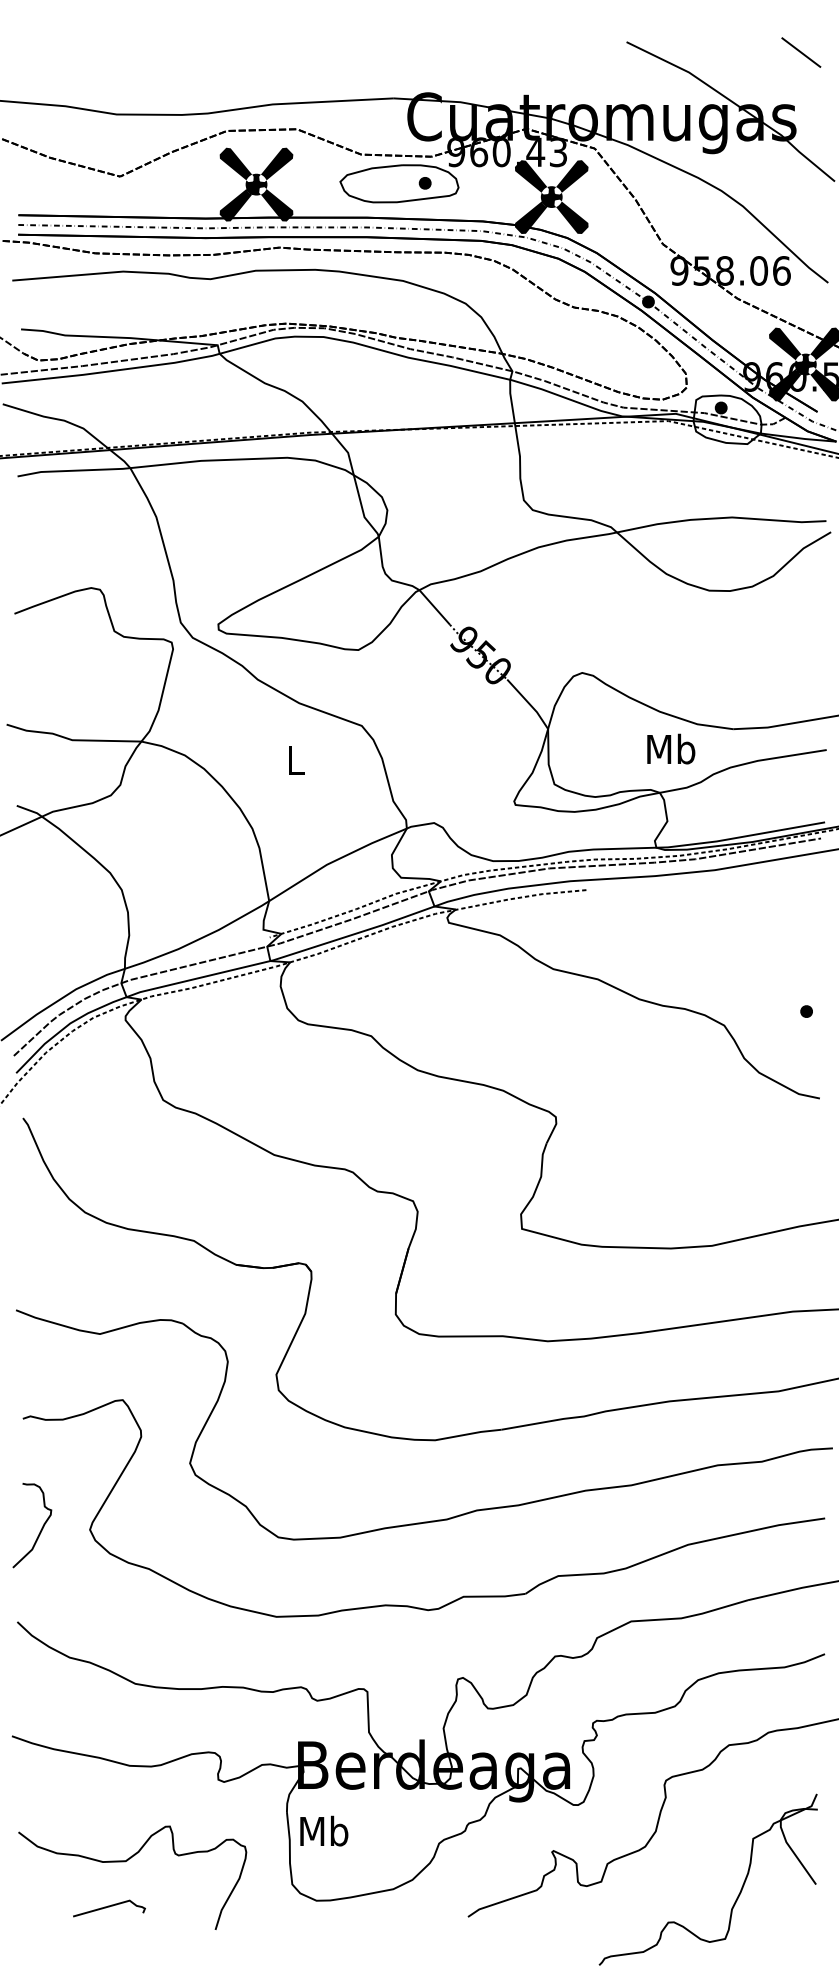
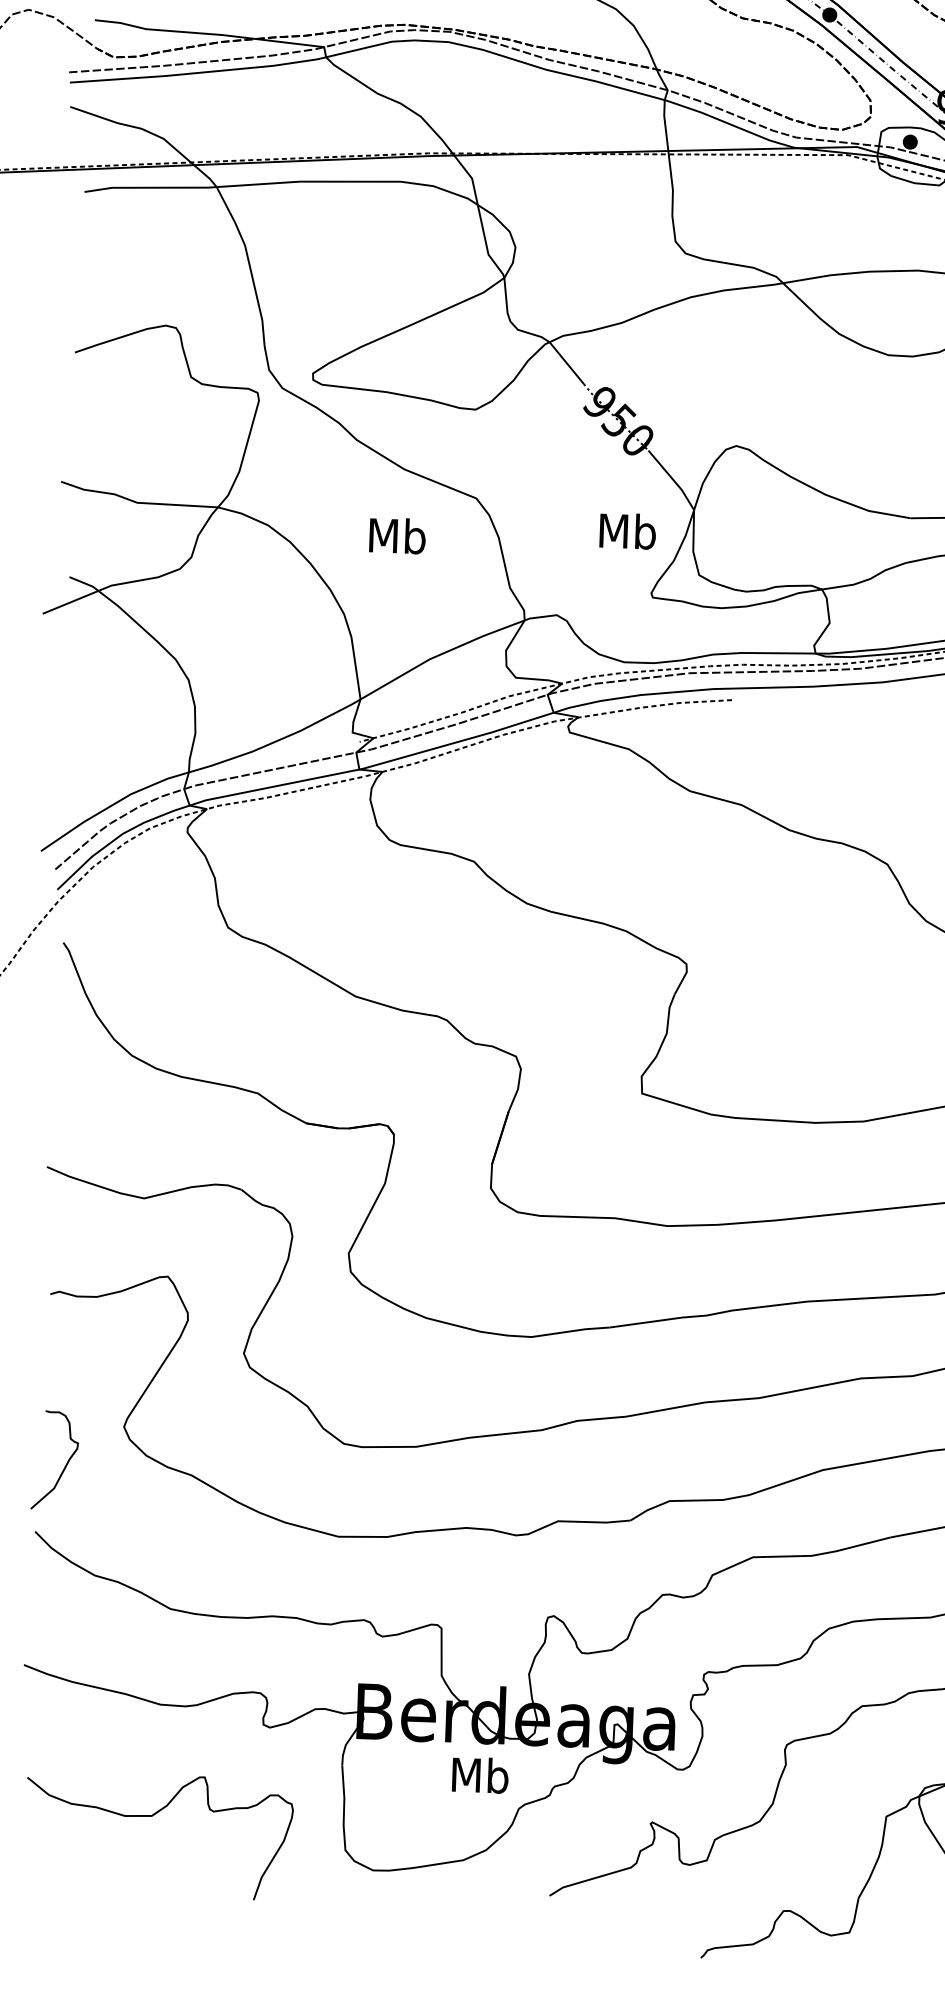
text: (671, 748) -> (628, 530), moved
text: (295, 760) -> (397, 536), L -> Mb
curve: (41, 1527) -> (65, 1463), moved
text: (324, 1830) -> (480, 1774), moved
curve: (109, 1907) -> (130, 1869), removed

